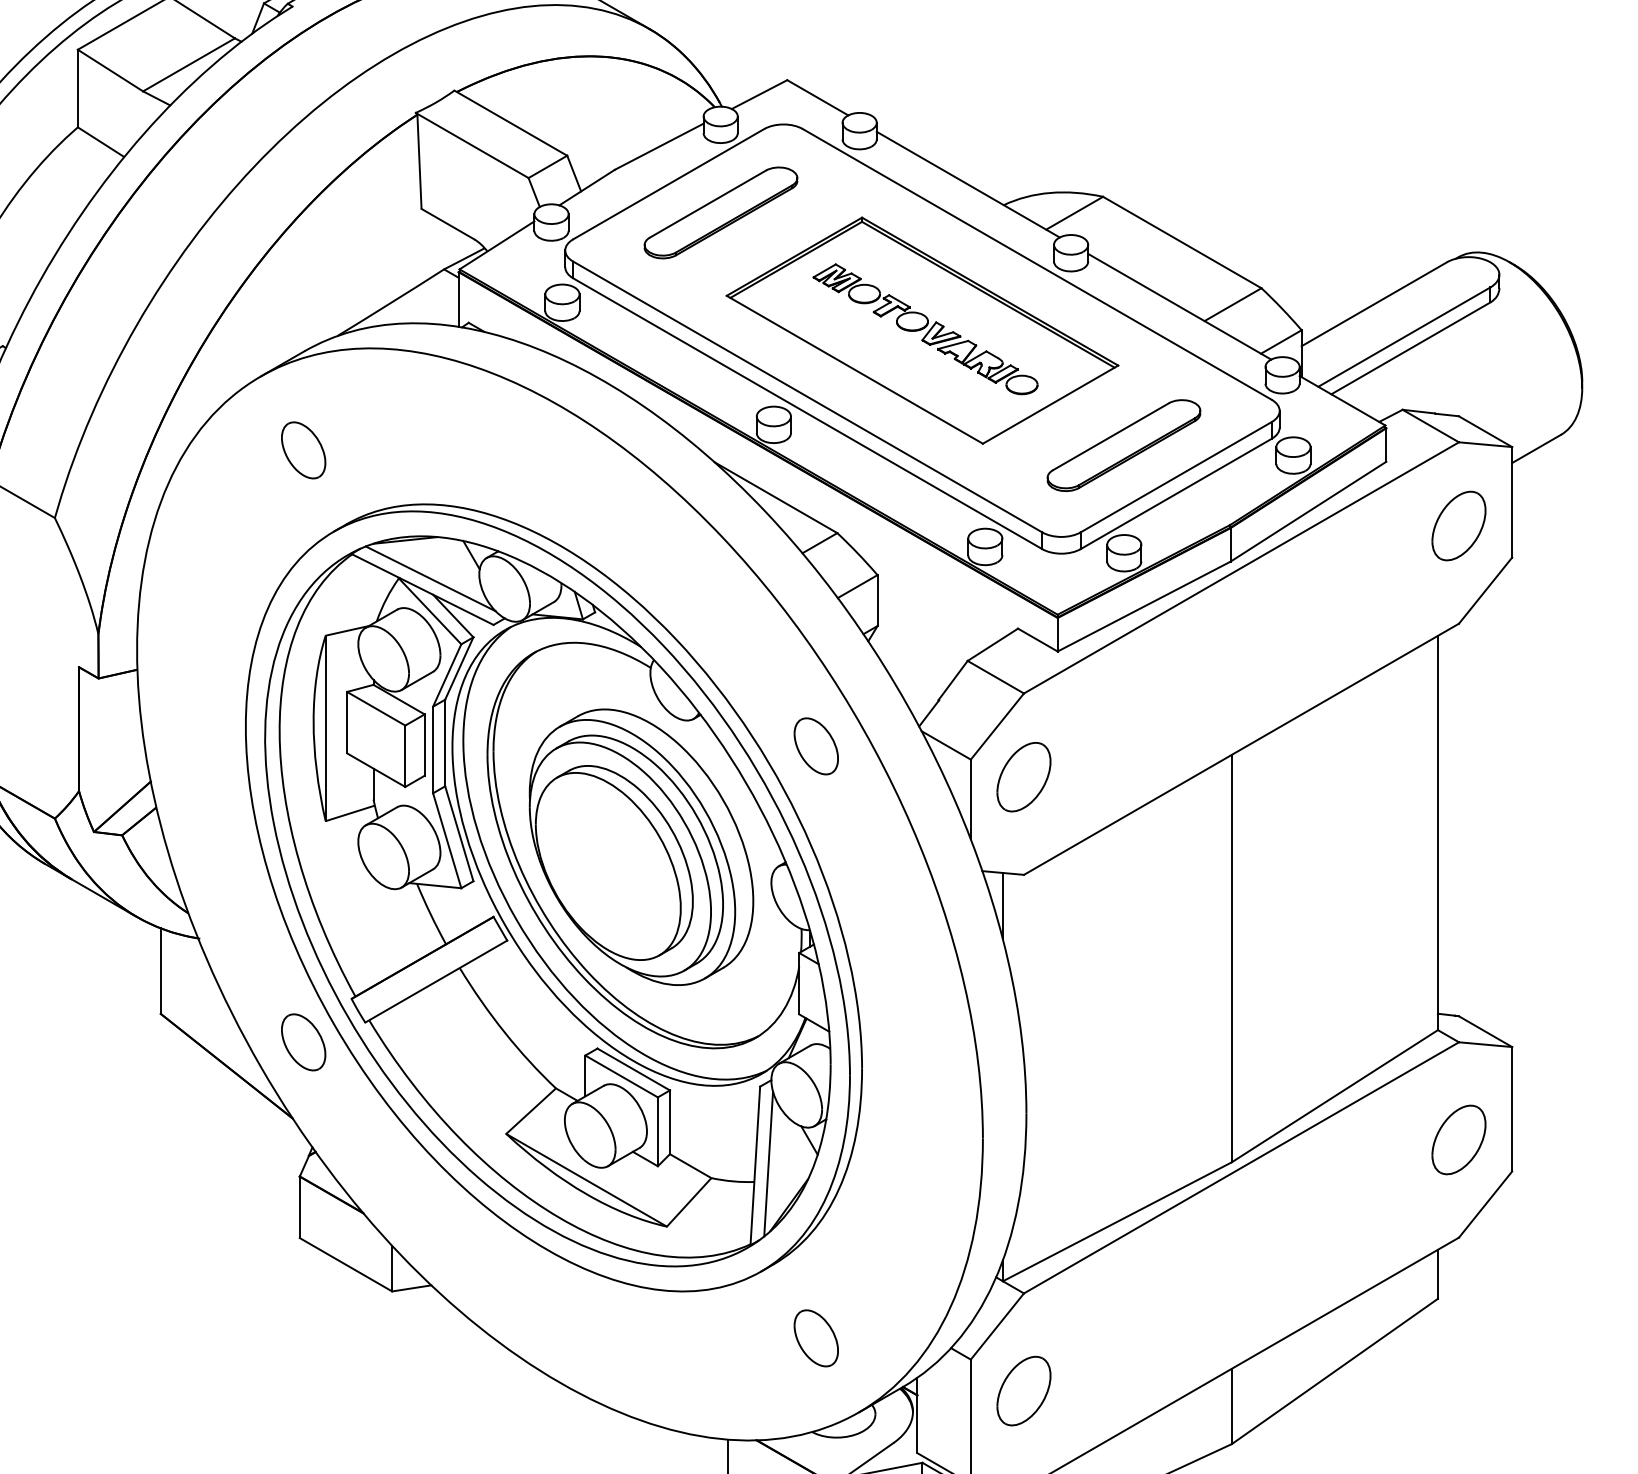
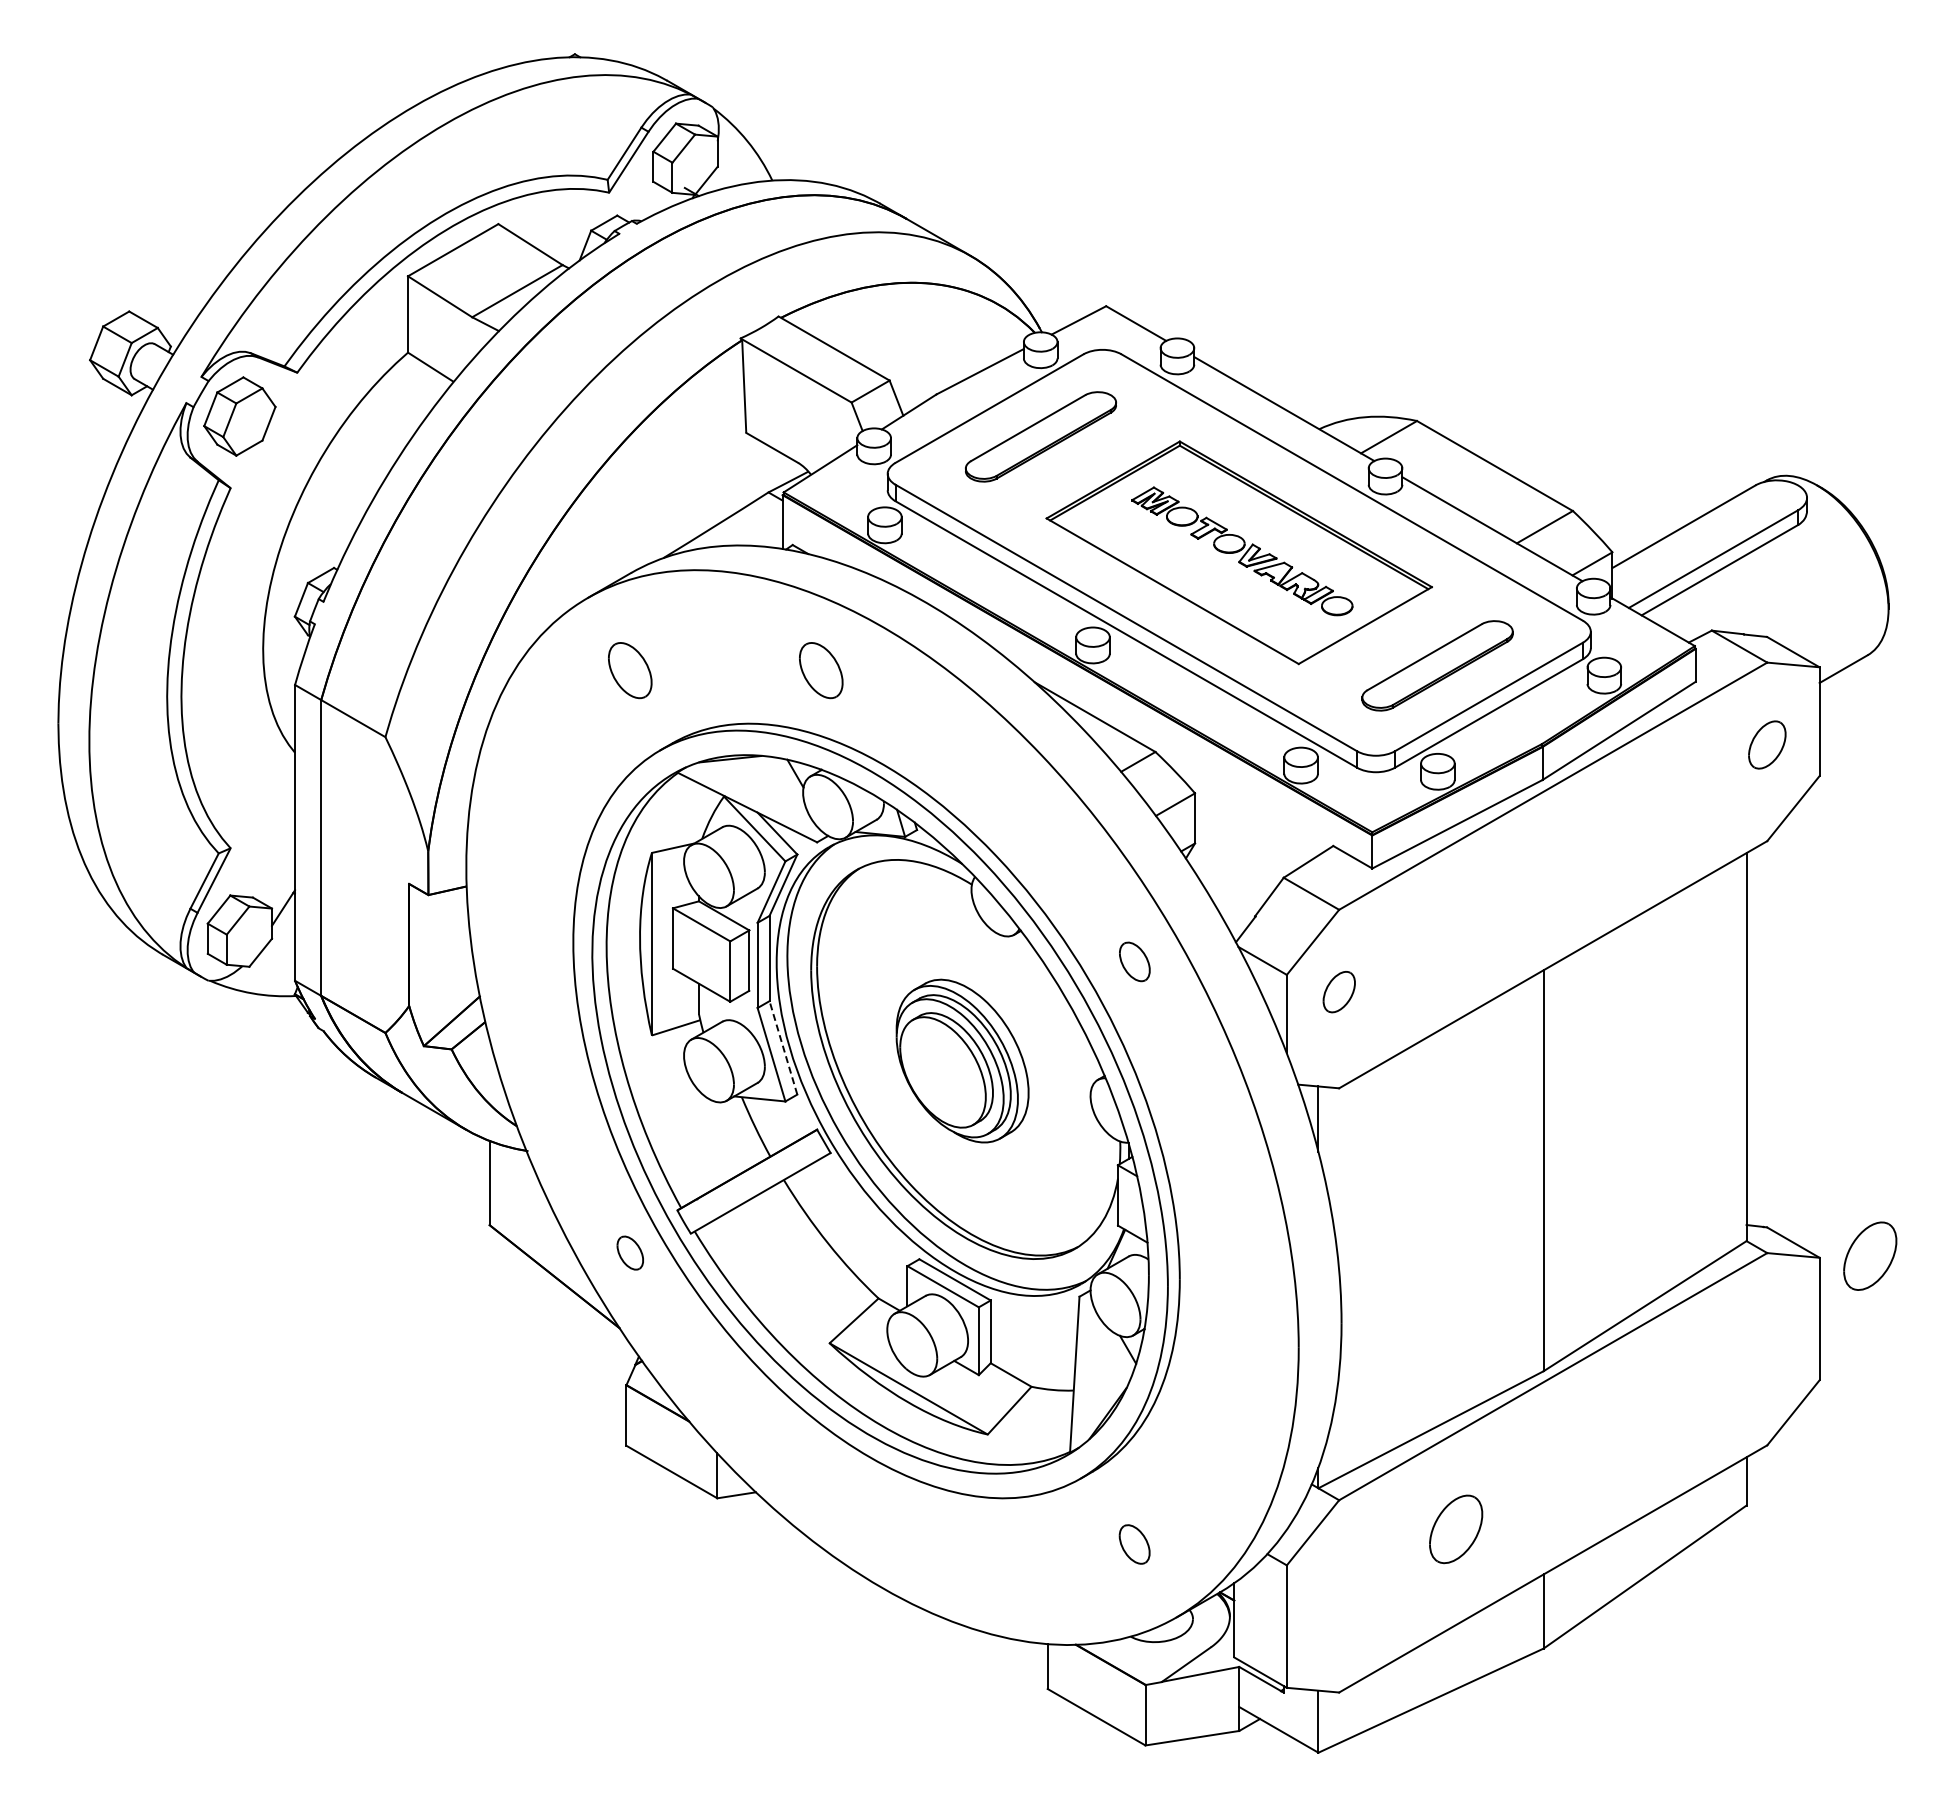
part: (497, 450) -> (821, 670), added
part: (1459, 525) -> (1767, 744), size x0.7
line: (430, 578) -> (755, 796), removed
part: (816, 746) -> (1134, 961), size x0.7
part: (1024, 776) -> (1339, 991), size x0.6
line: (459, 833) -> (783, 1047), solid -> dashed
part: (641, 846) -> (962, 1060), size x0.6
part: (303, 1041) -> (630, 1252), size x0.6
part: (1459, 1139) -> (1870, 1255), moved
line: (768, 1163) -> (1087, 1372), removed
part: (816, 1338) -> (1134, 1544), size x0.7
part: (1024, 1391) -> (1456, 1529), moved

